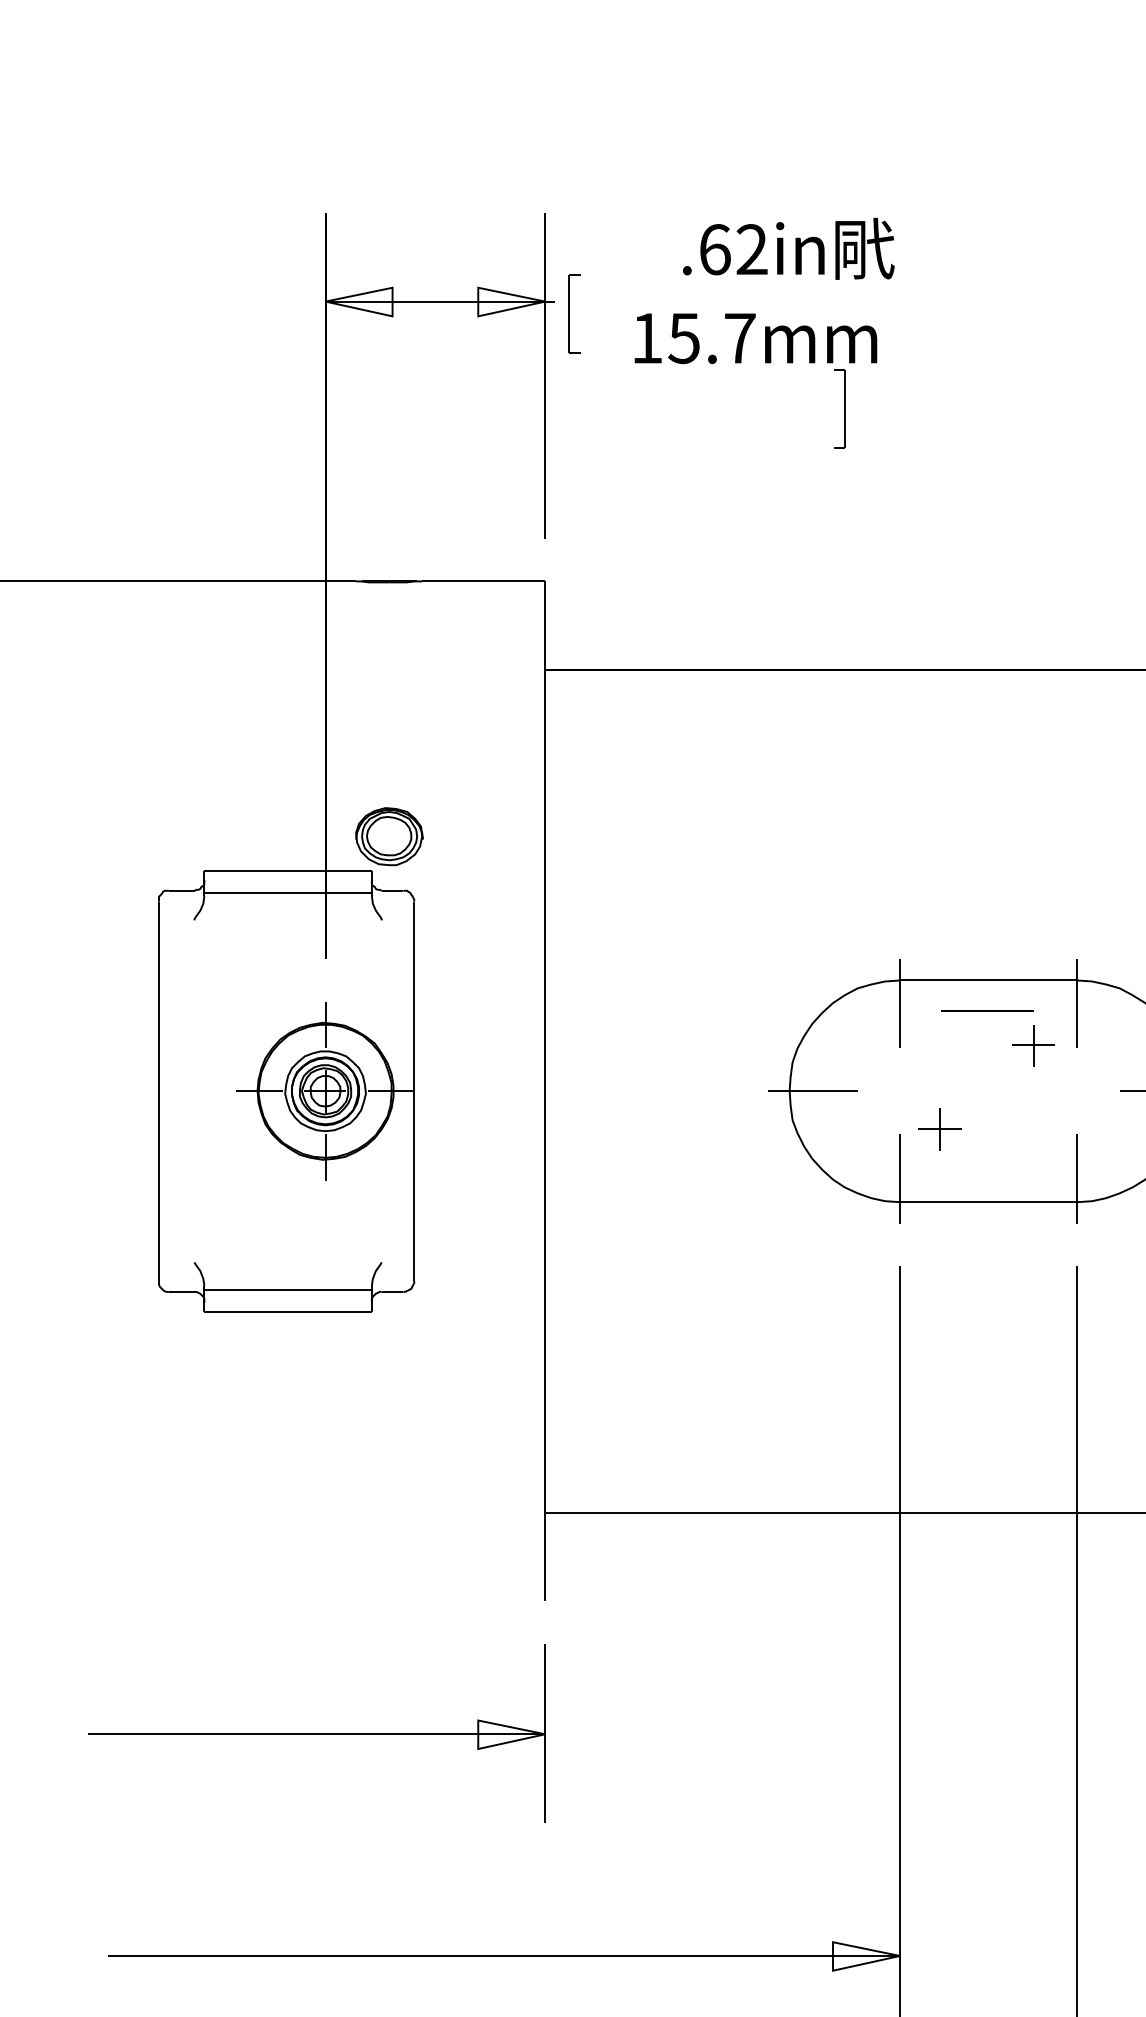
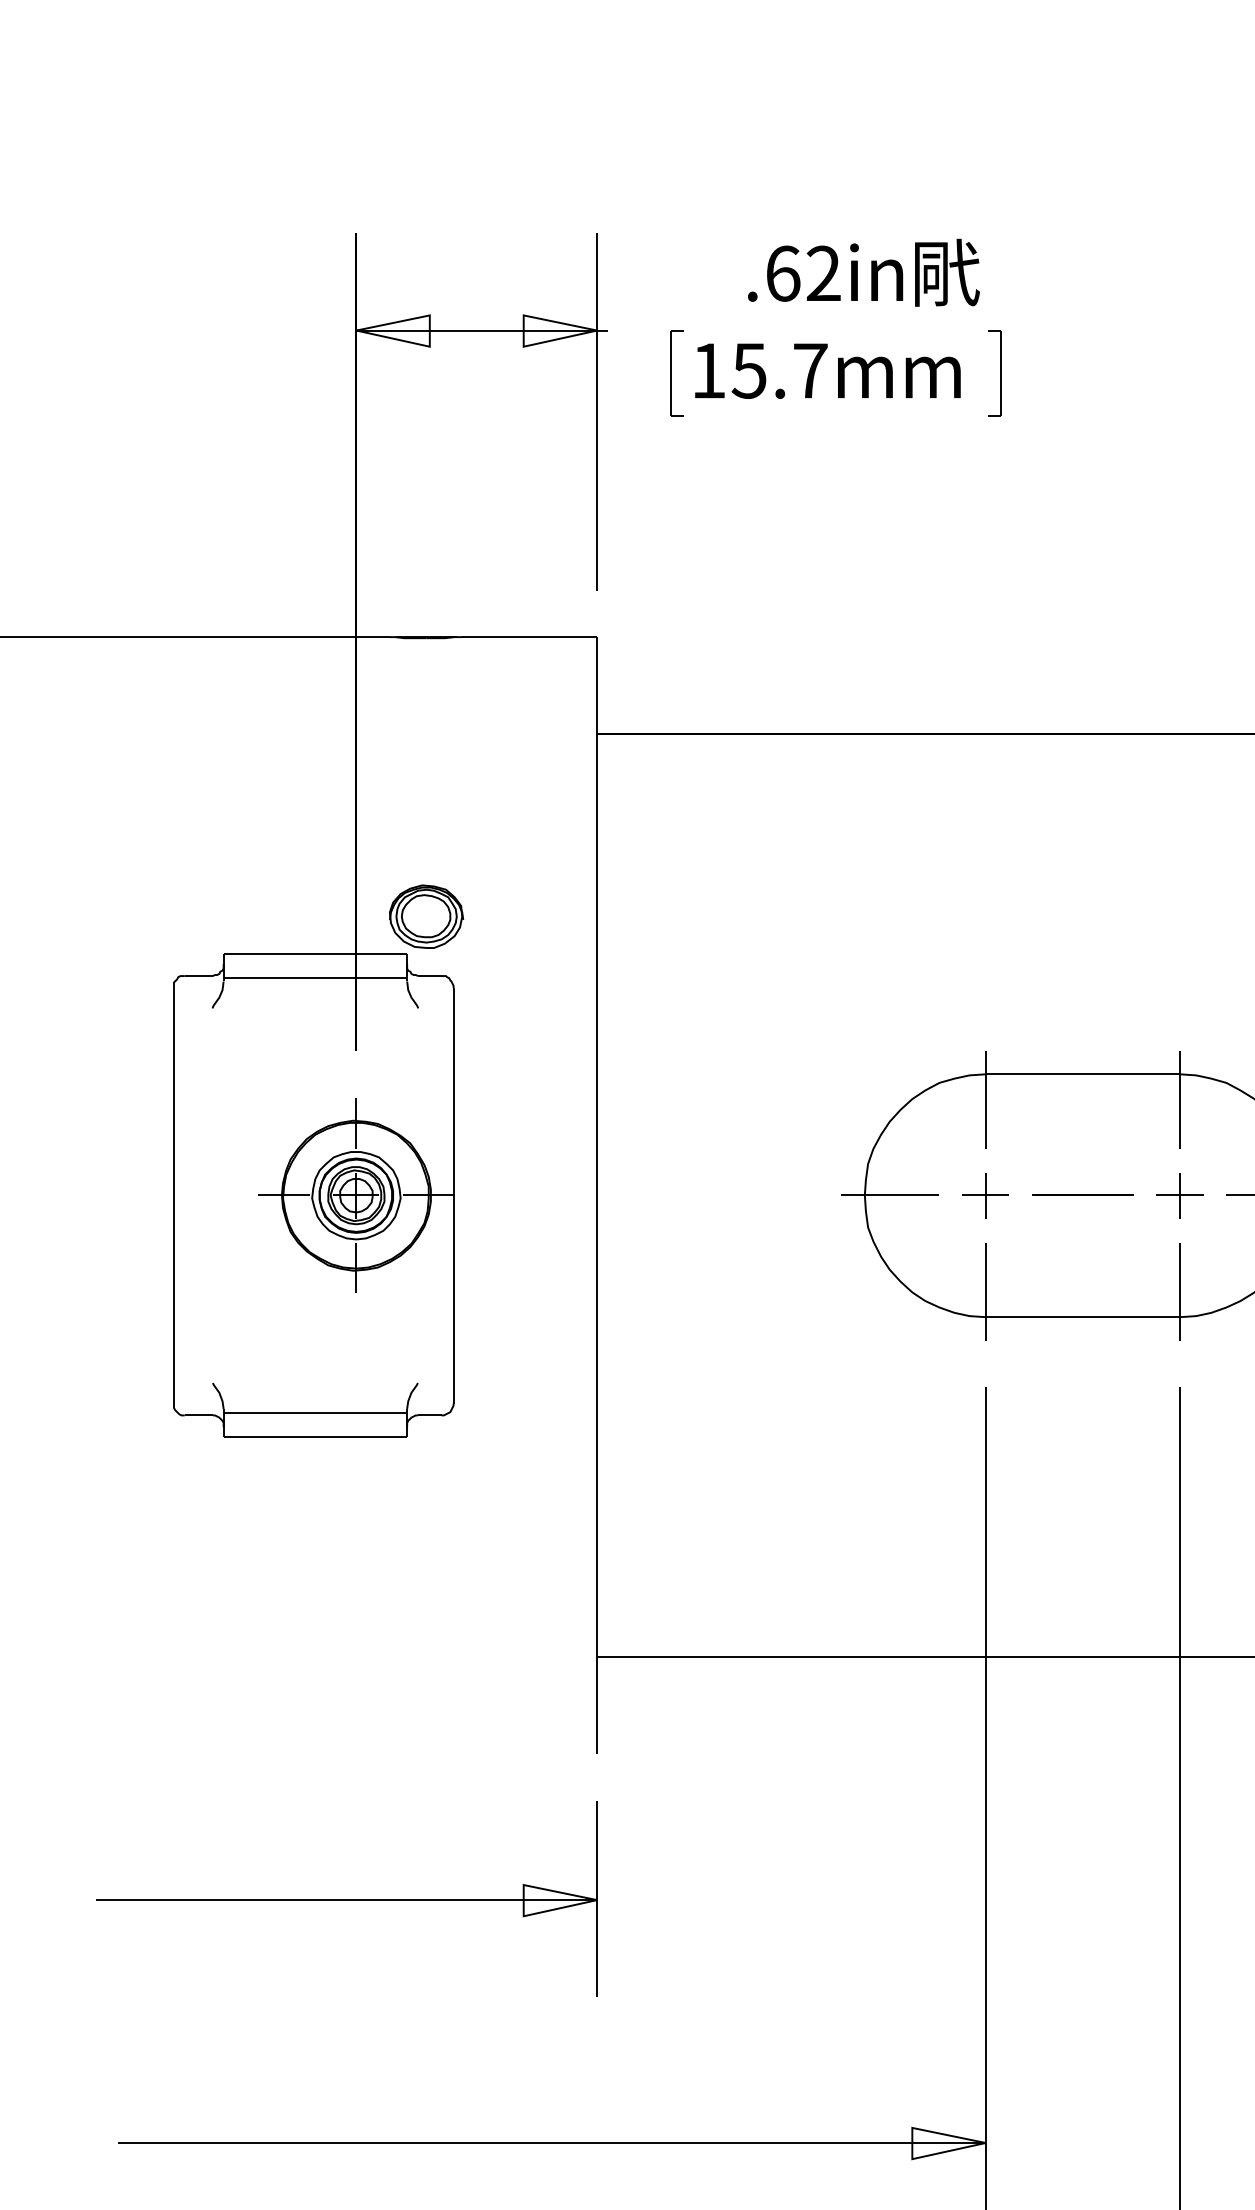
part: (574, 314) -> (676, 373), moved
part: (839, 409) -> (994, 373), moved
line: (987, 1009) -> (1082, 1194), moved
part: (1033, 1045) -> (1179, 1195), moved
part: (939, 1129) -> (985, 1195), moved

